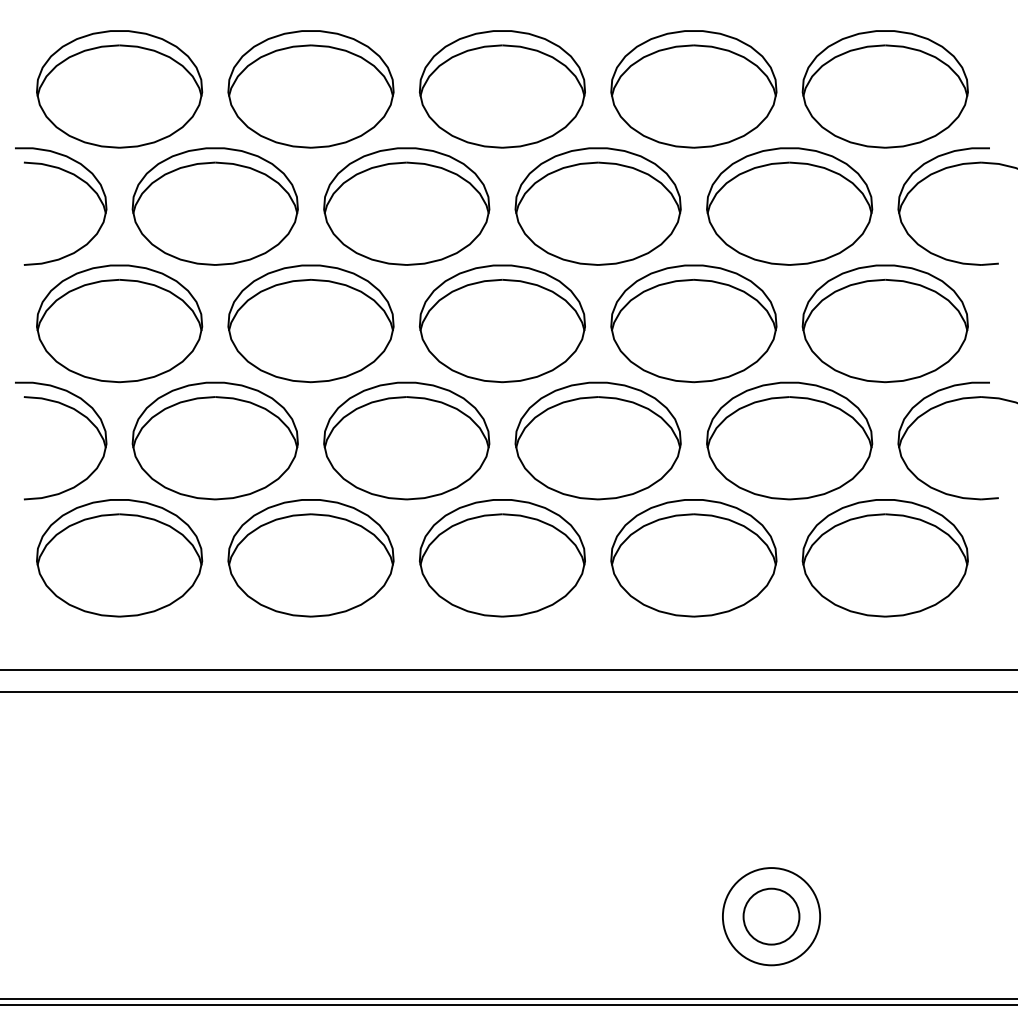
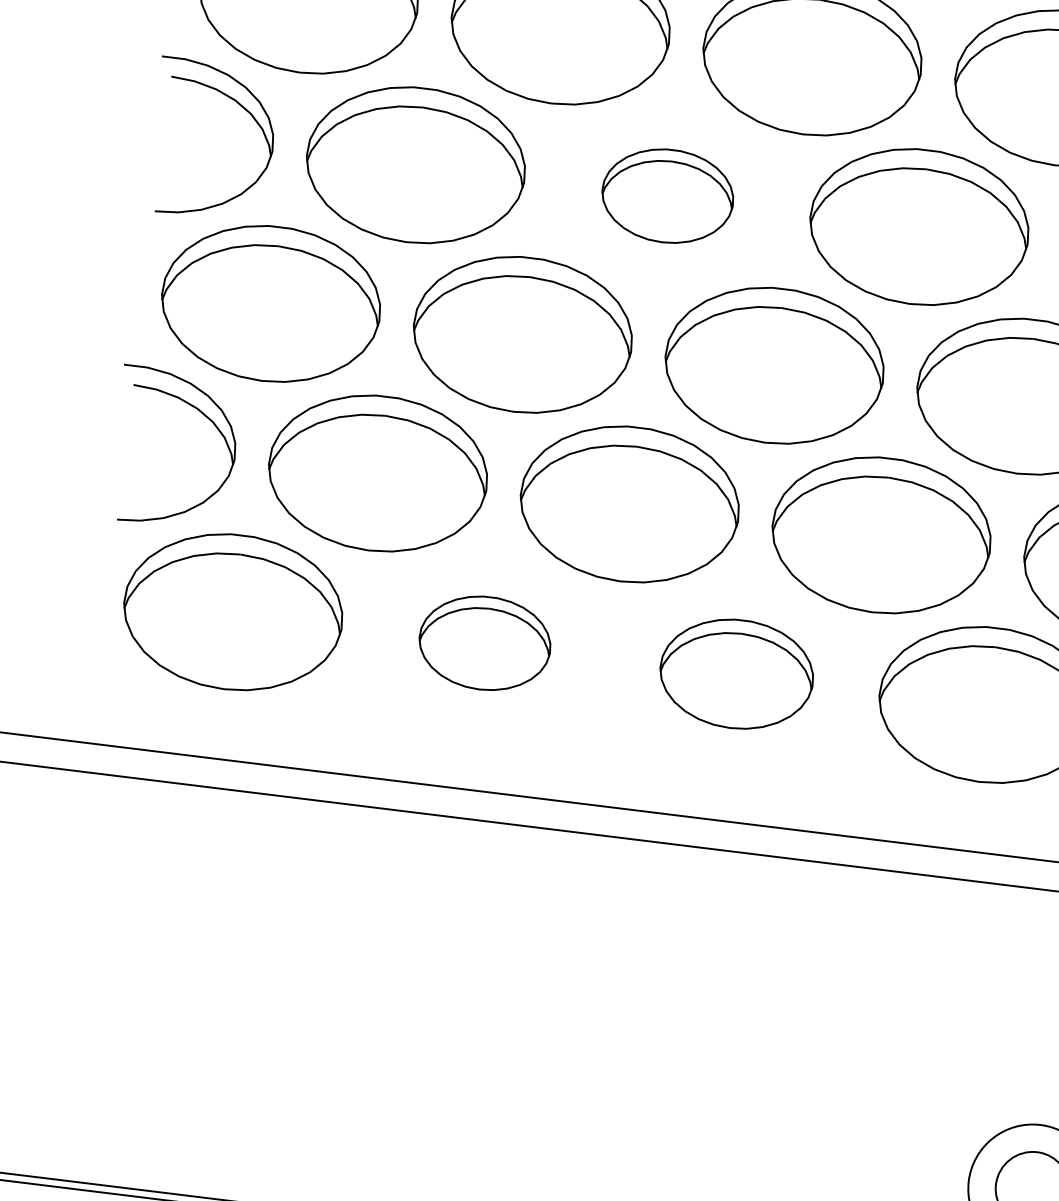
part: (406, 206) -> (667, 196), size x0.6
part: (310, 558) -> (484, 643), size x0.6
part: (502, 558) -> (736, 674), size x0.7

